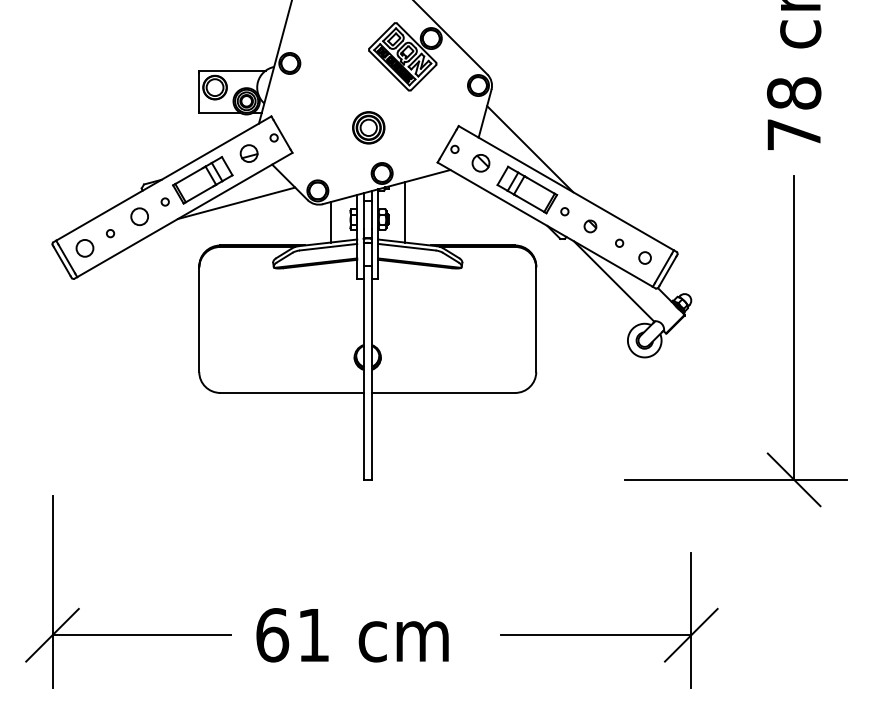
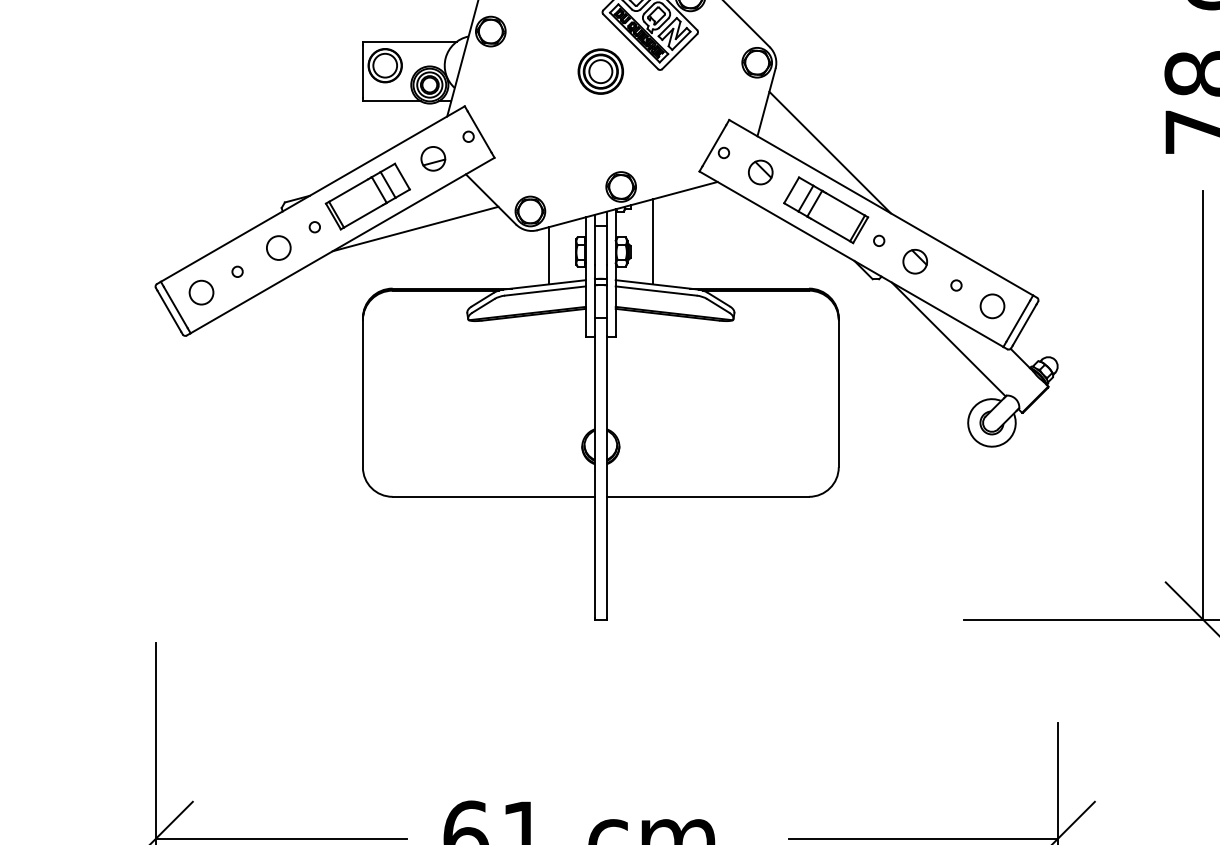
part: (368, 127) -> (600, 71), moved
part: (590, 226) -> (915, 261), size x1.43
circle: (644, 257) -> (991, 305), size x1.43

